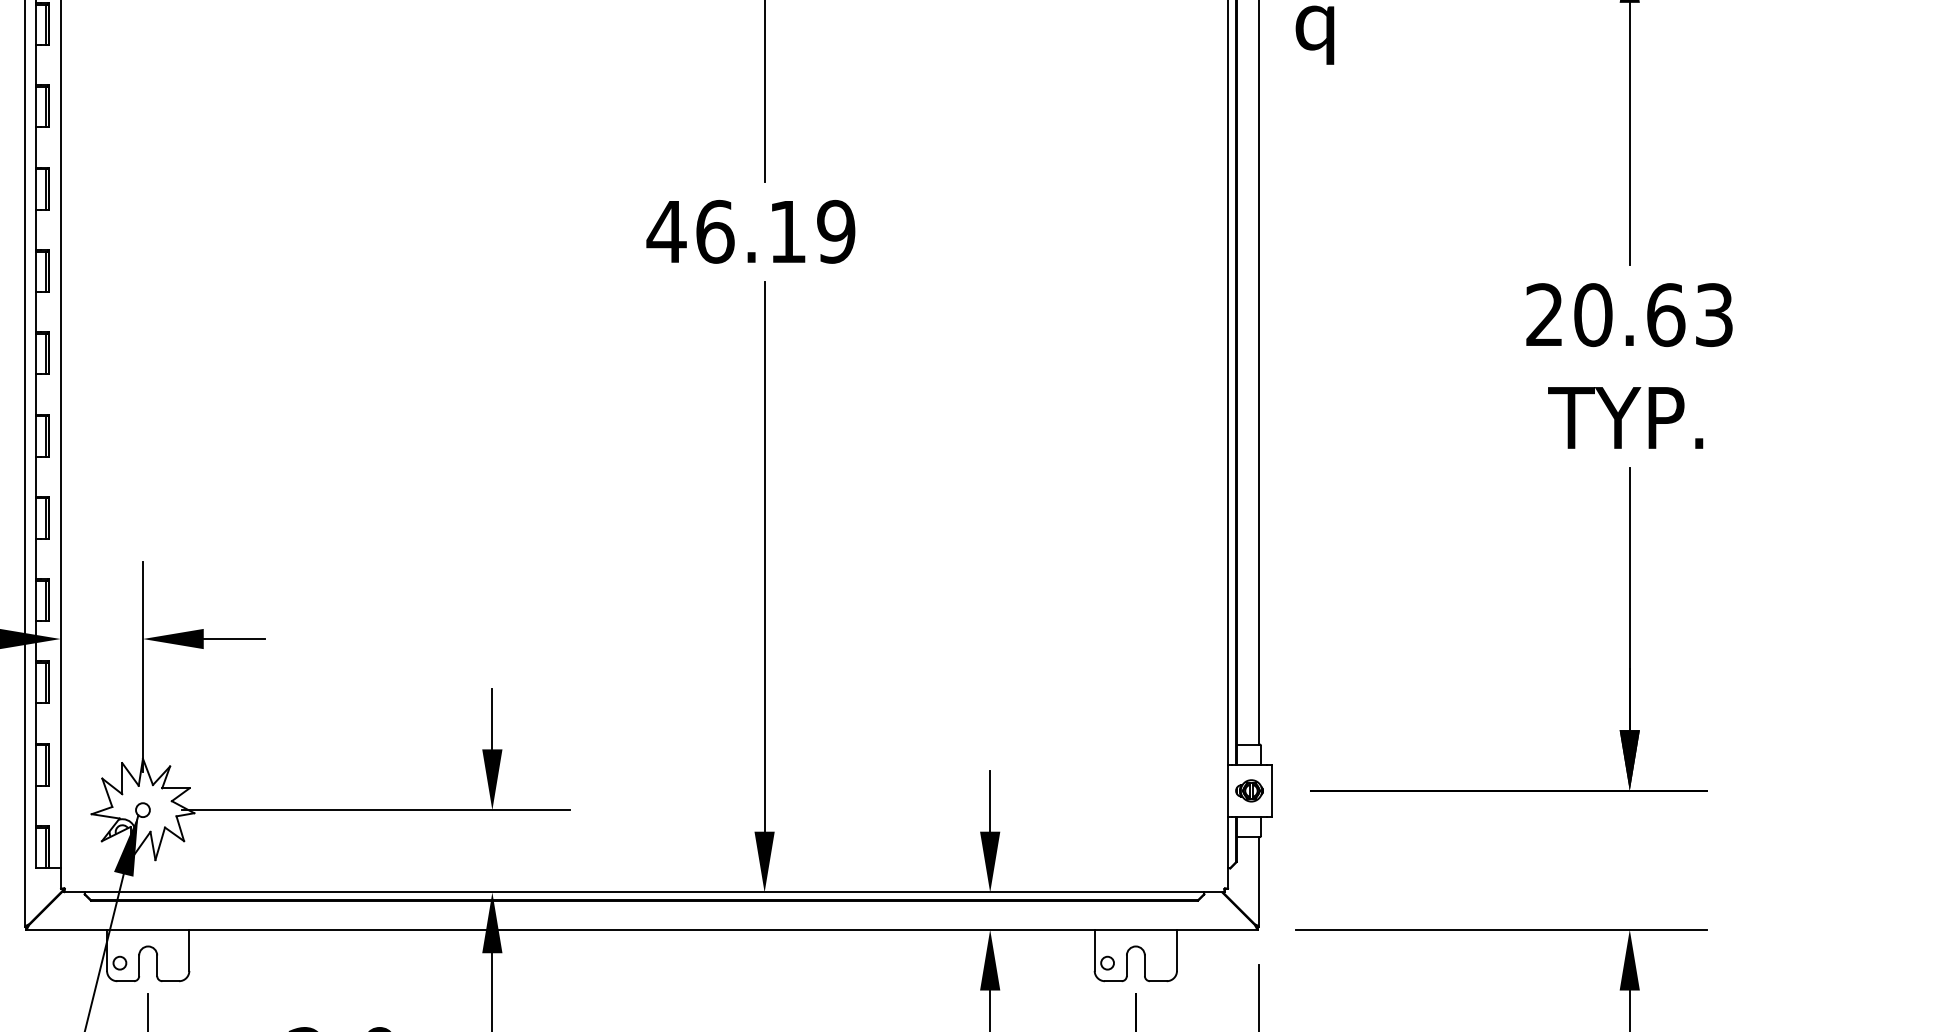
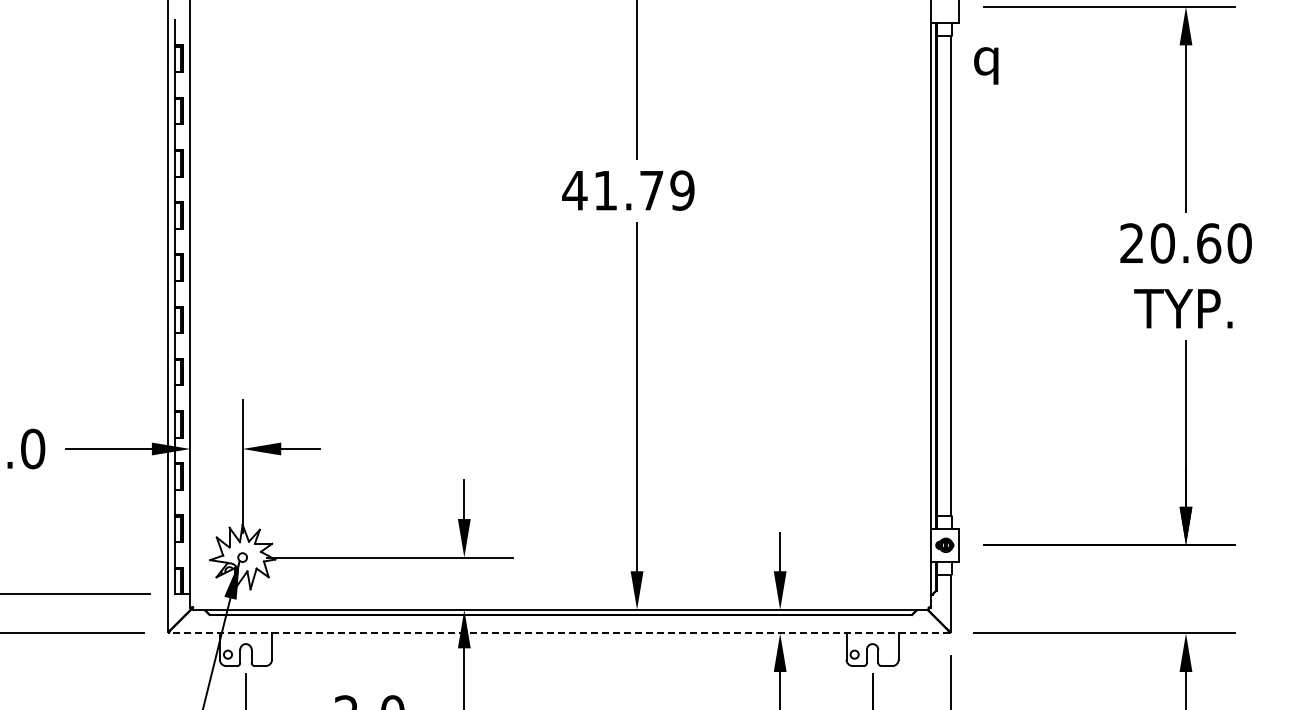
text: (751, 231) -> (628, 190), 46.19 -> 41.79
text: (1714, 315) -> (1239, 243), 20.63 -> 20.60
line: (642, 929) -> (559, 633), solid -> dashed

